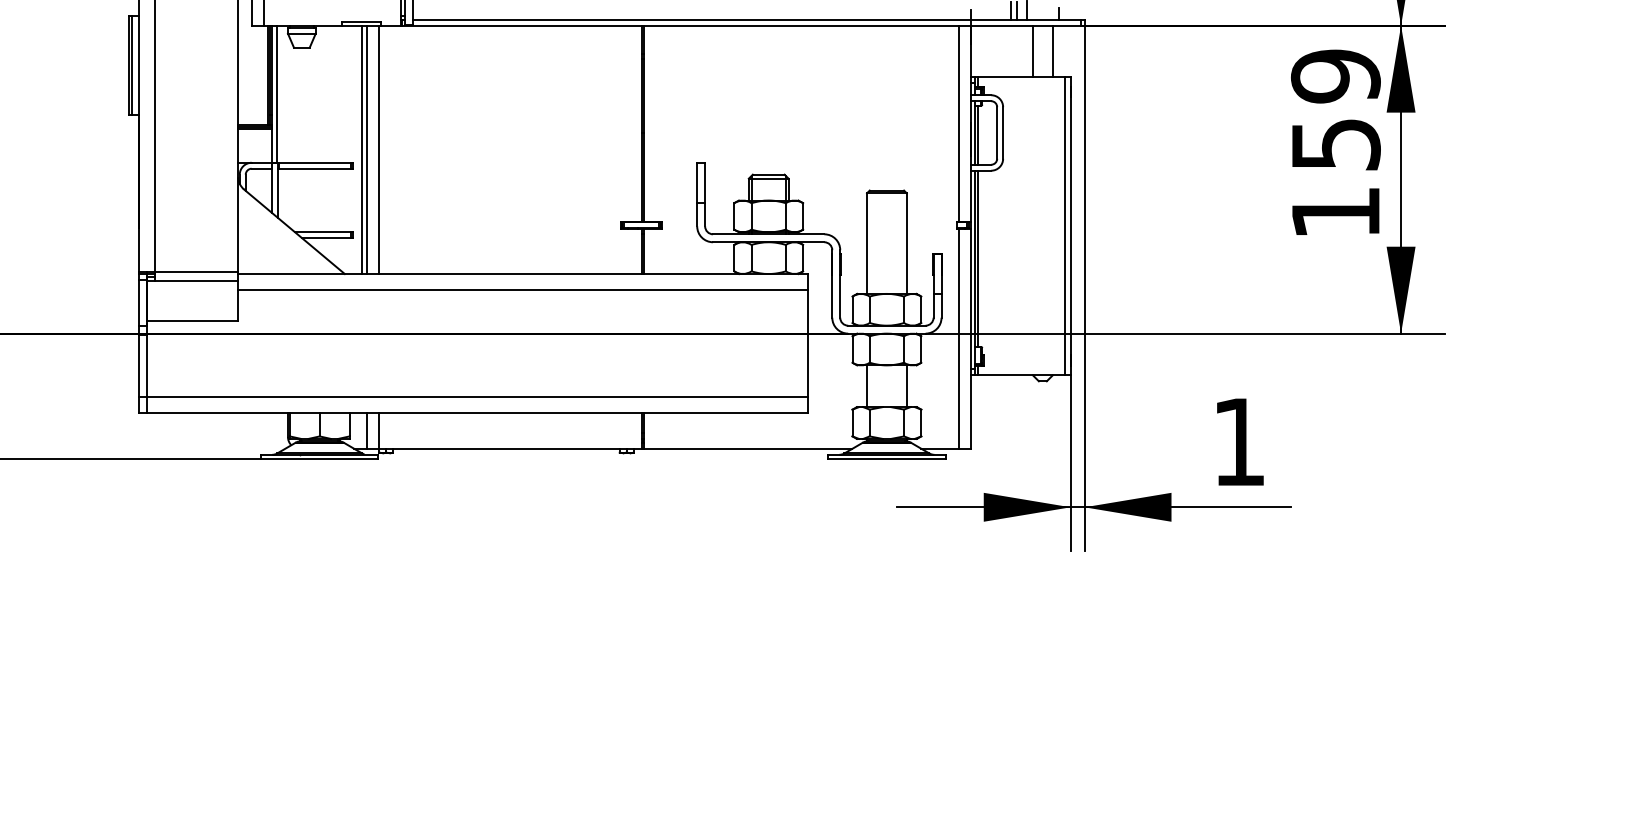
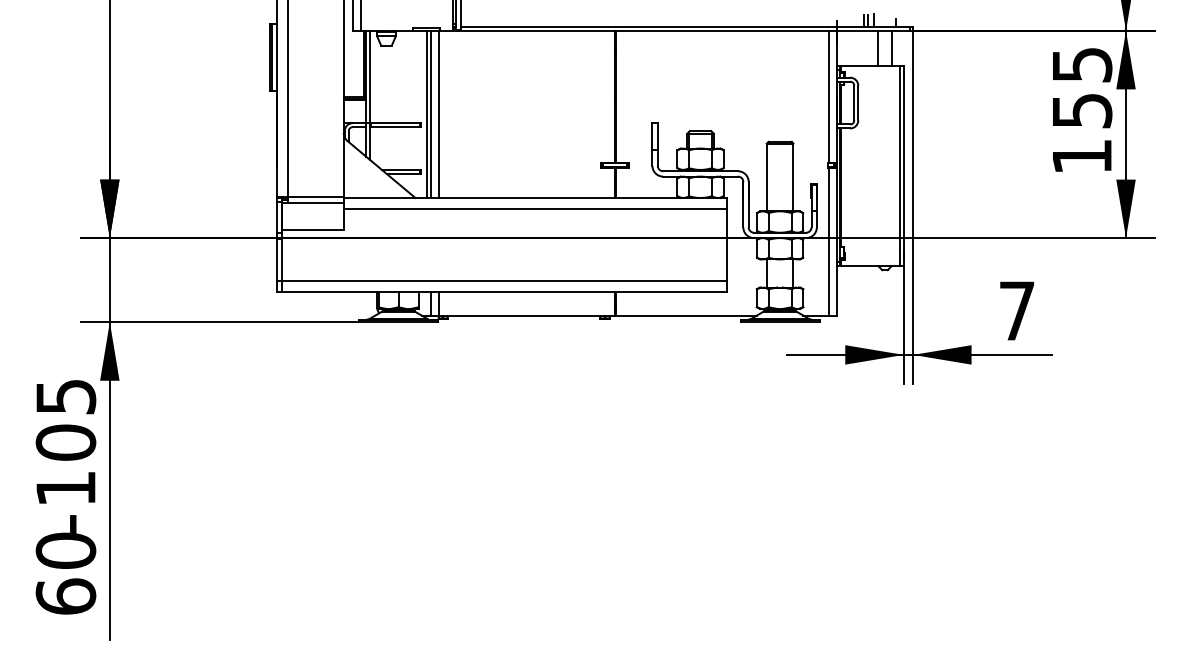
text: (1336, 77) -> (1082, 65), 159 -> 155
text: (1239, 441) -> (1017, 310), 1 -> 7

